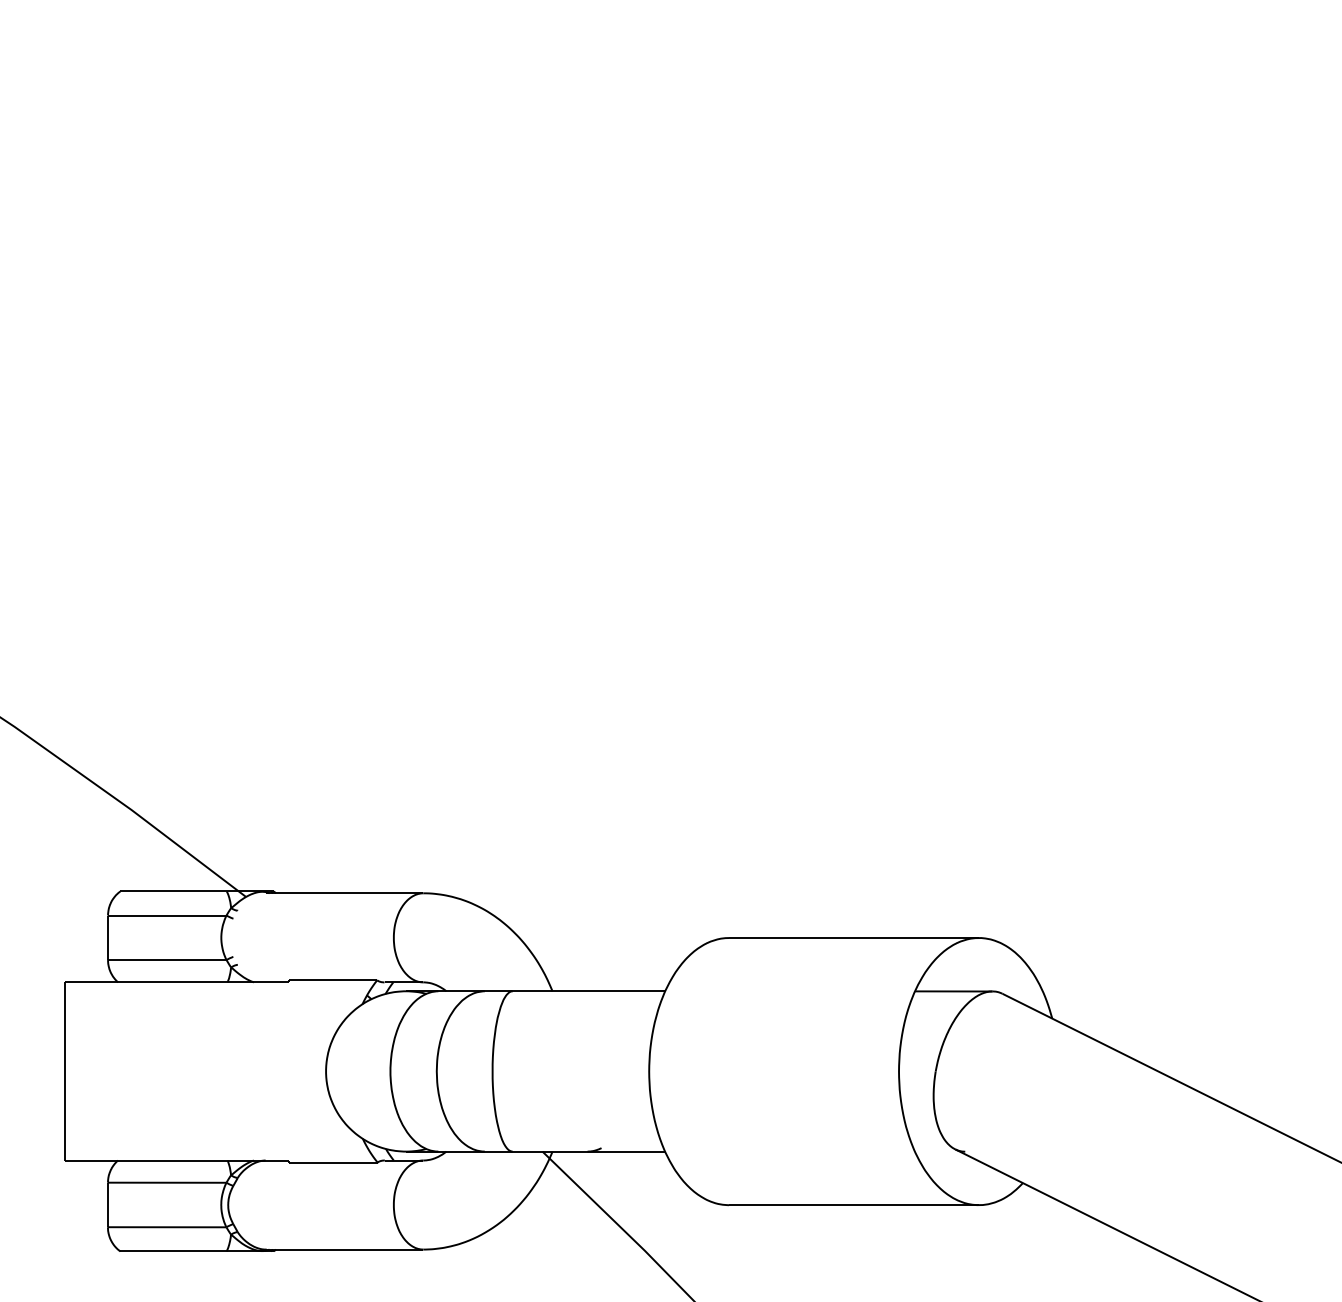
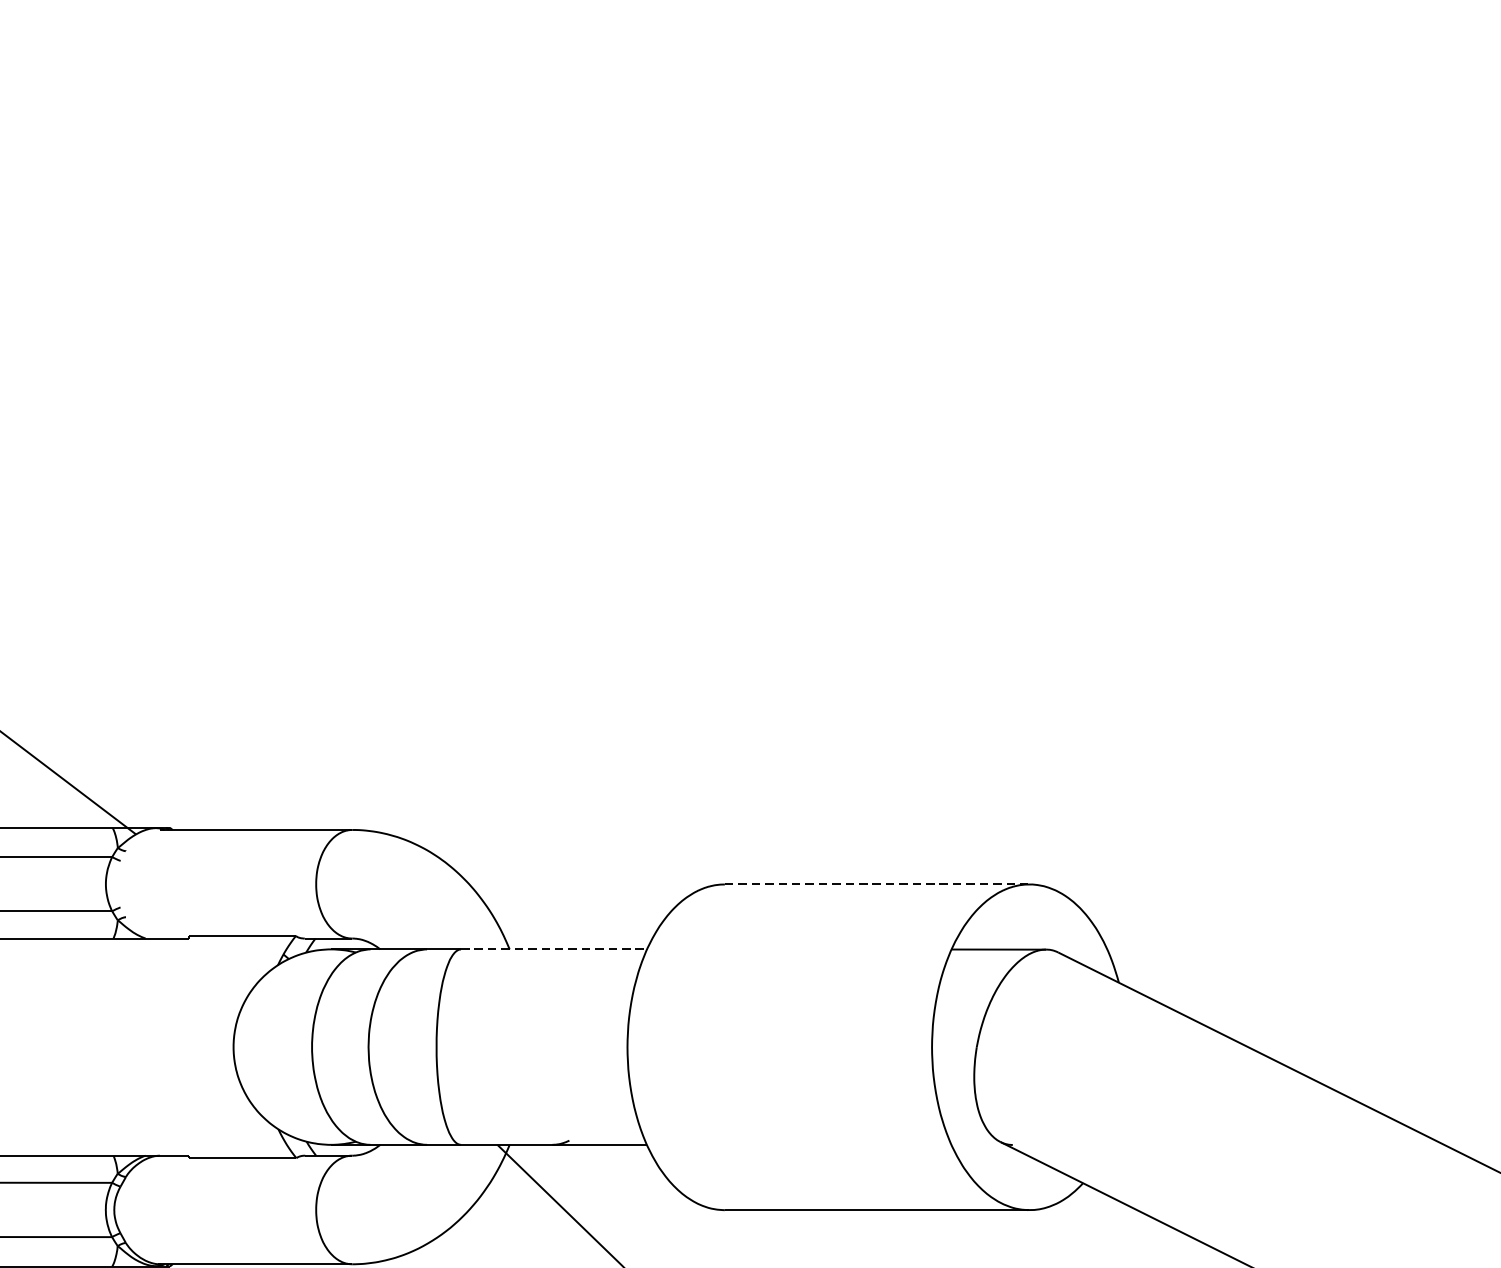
line: (853, 938) -> (876, 885), solid -> dashed
line: (589, 991) -> (554, 949), solid -> dashed

